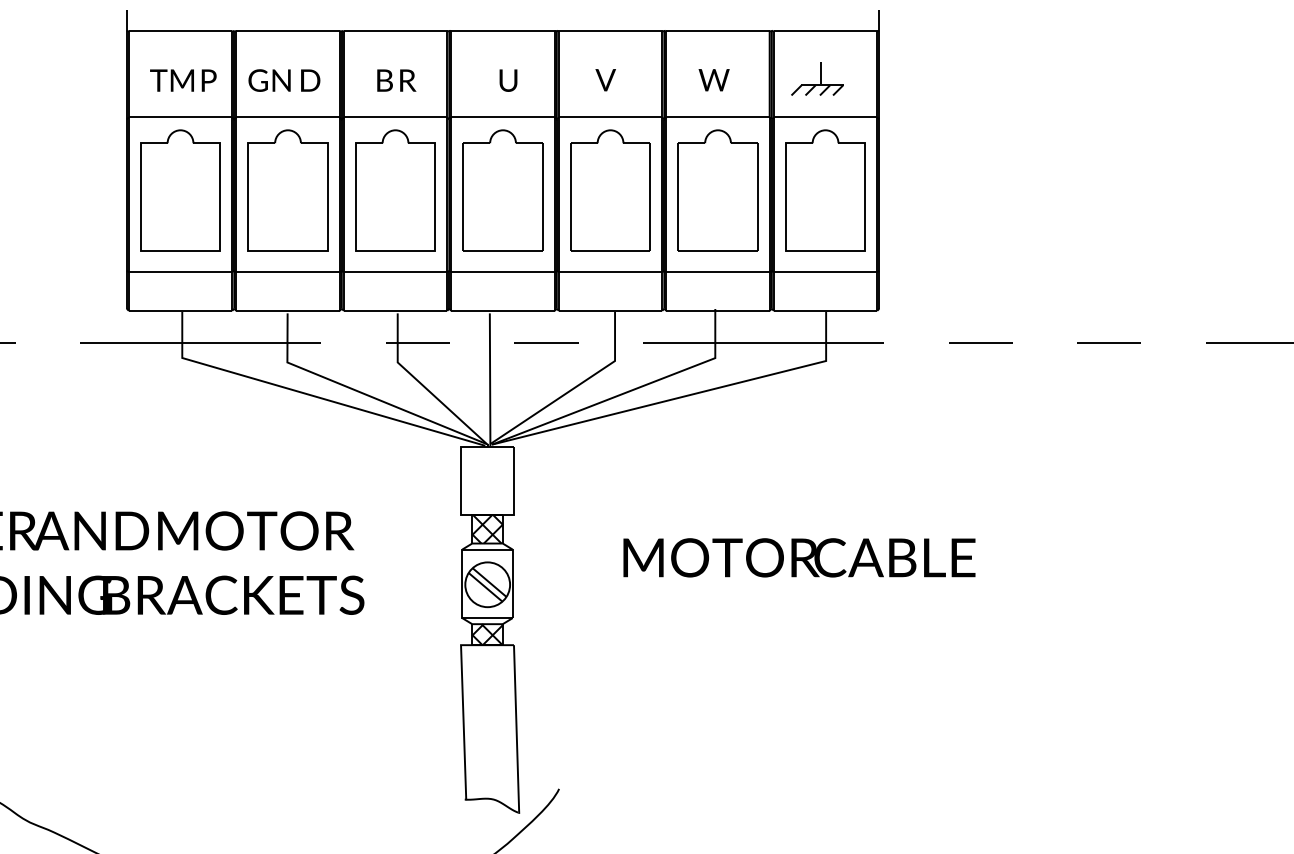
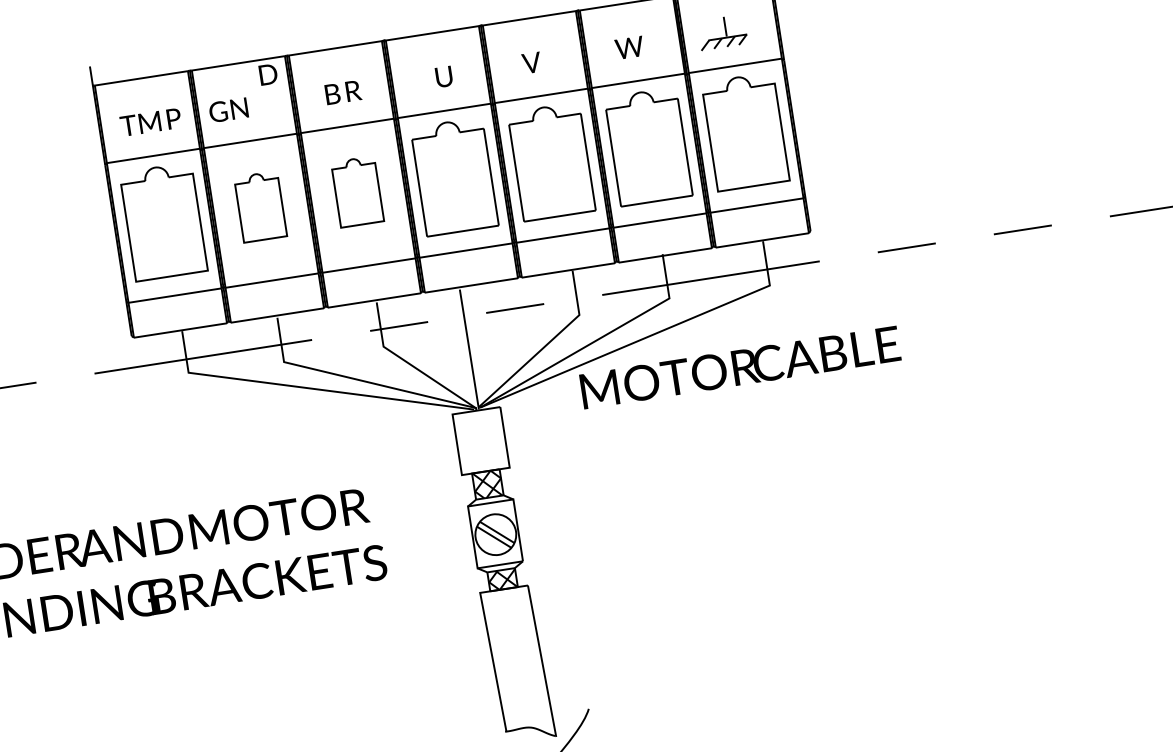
text: (310, 80) -> (268, 74), moved
part: (287, 190) -> (260, 206), size x0.6
part: (395, 190) -> (357, 191), size x0.6
text: (799, 557) -> (740, 367), moved

